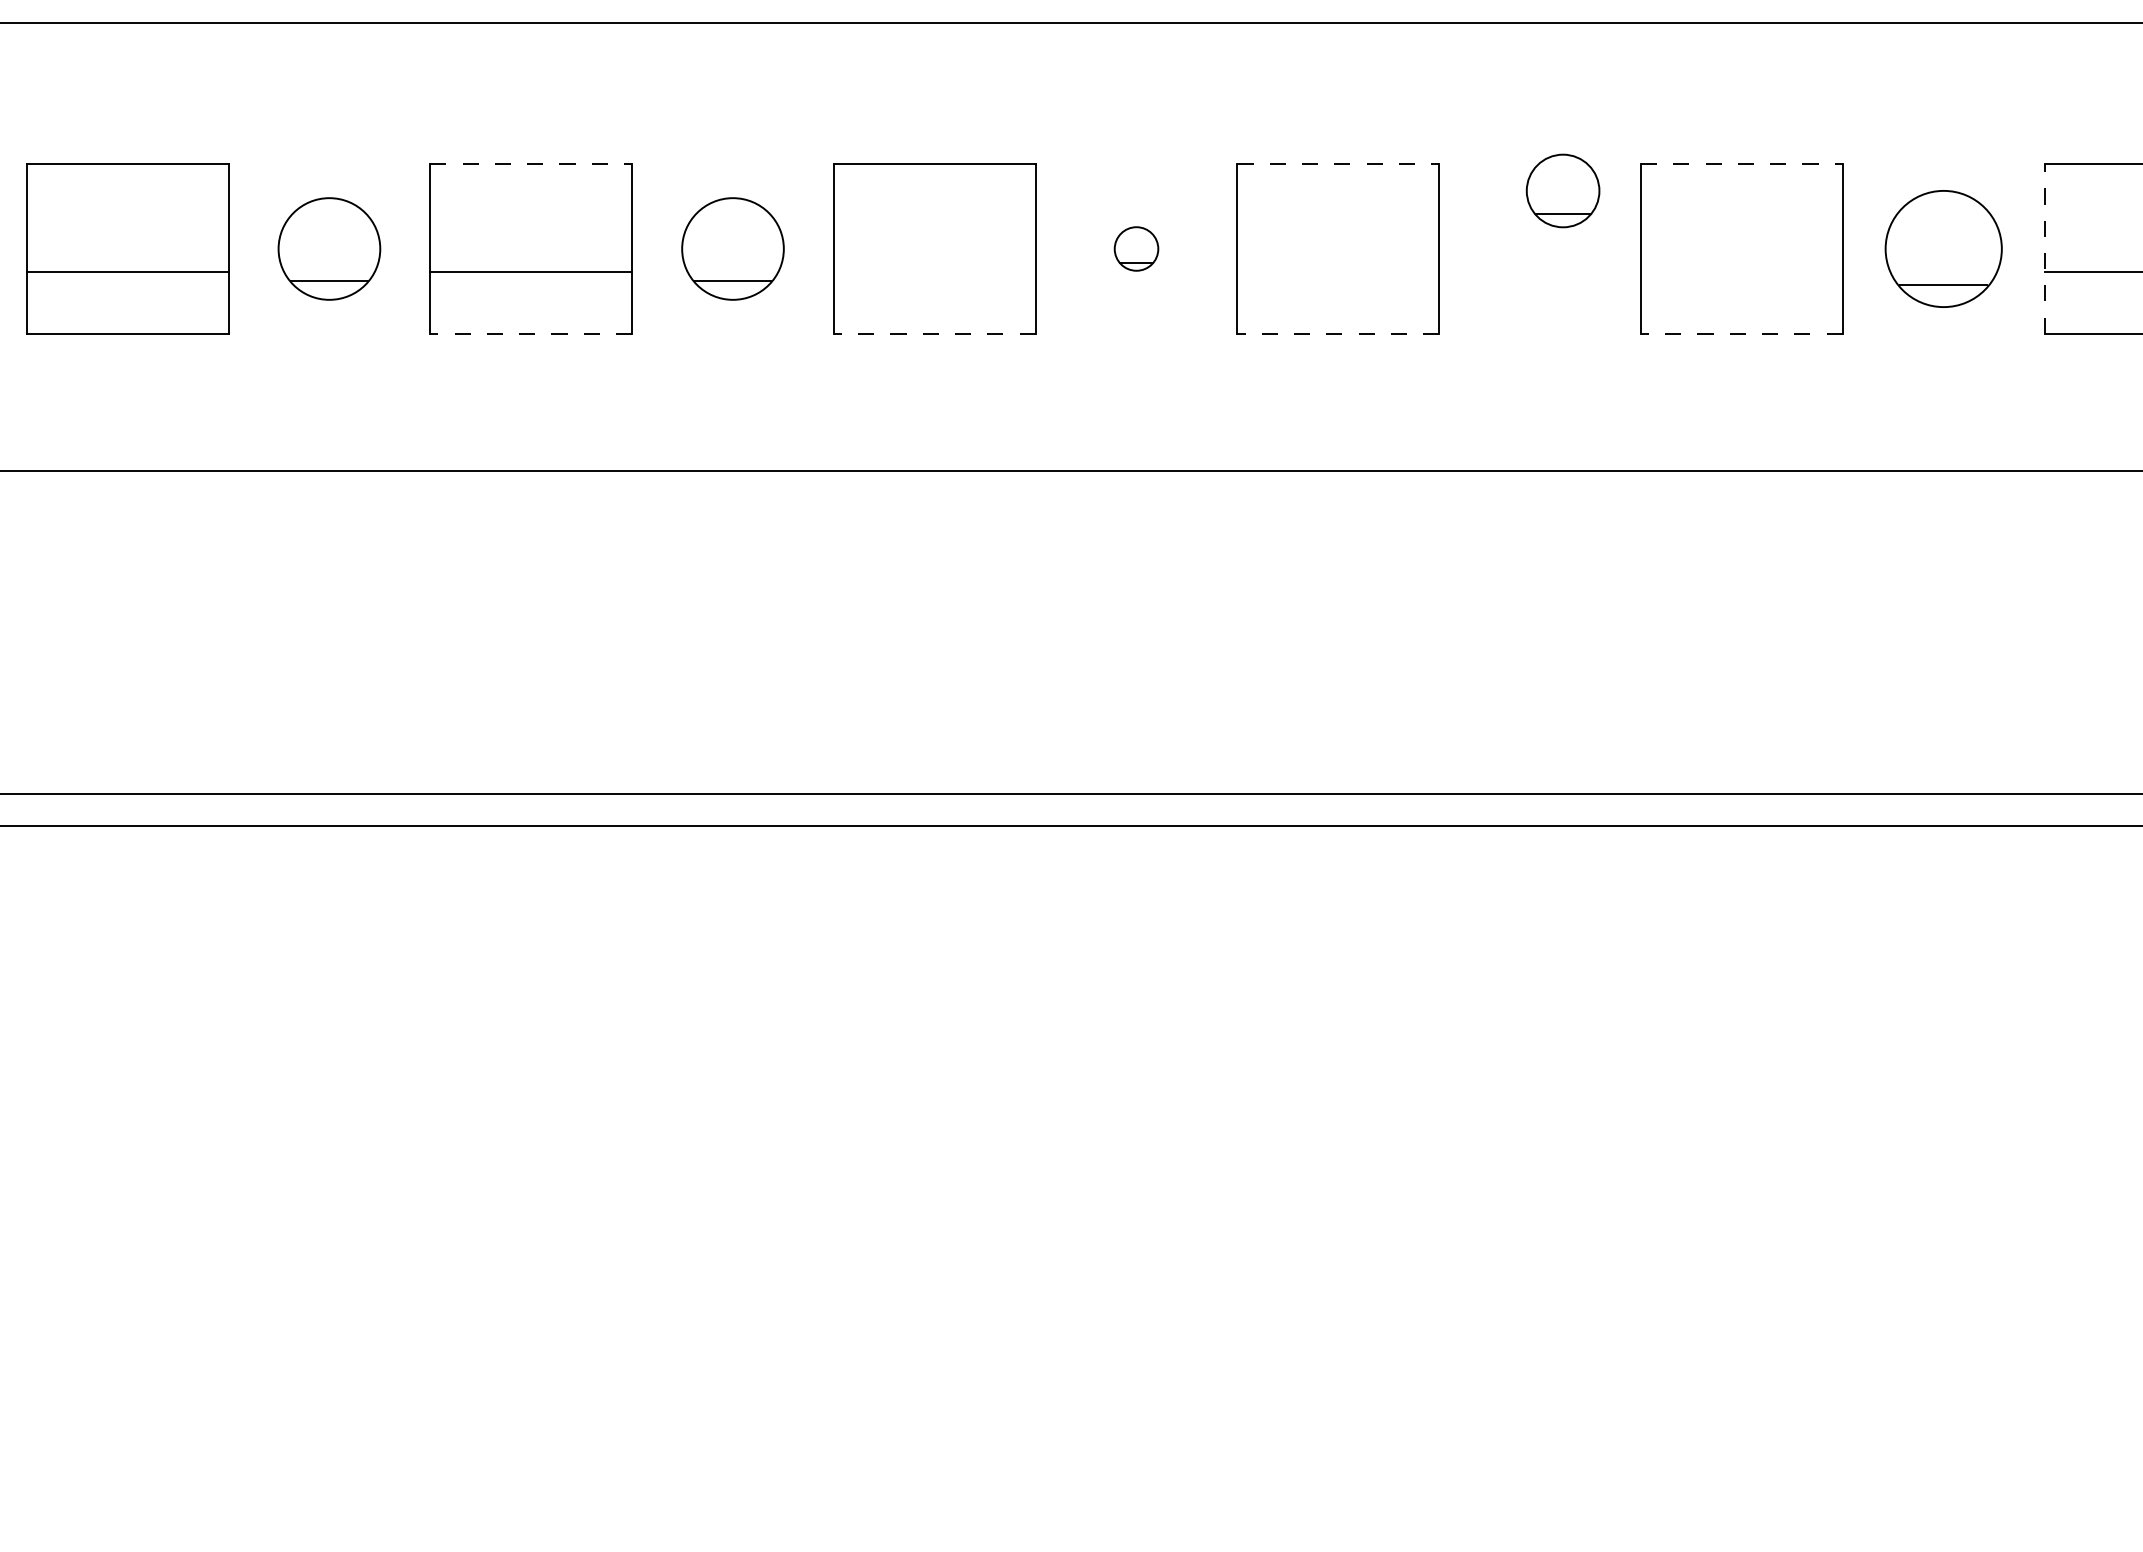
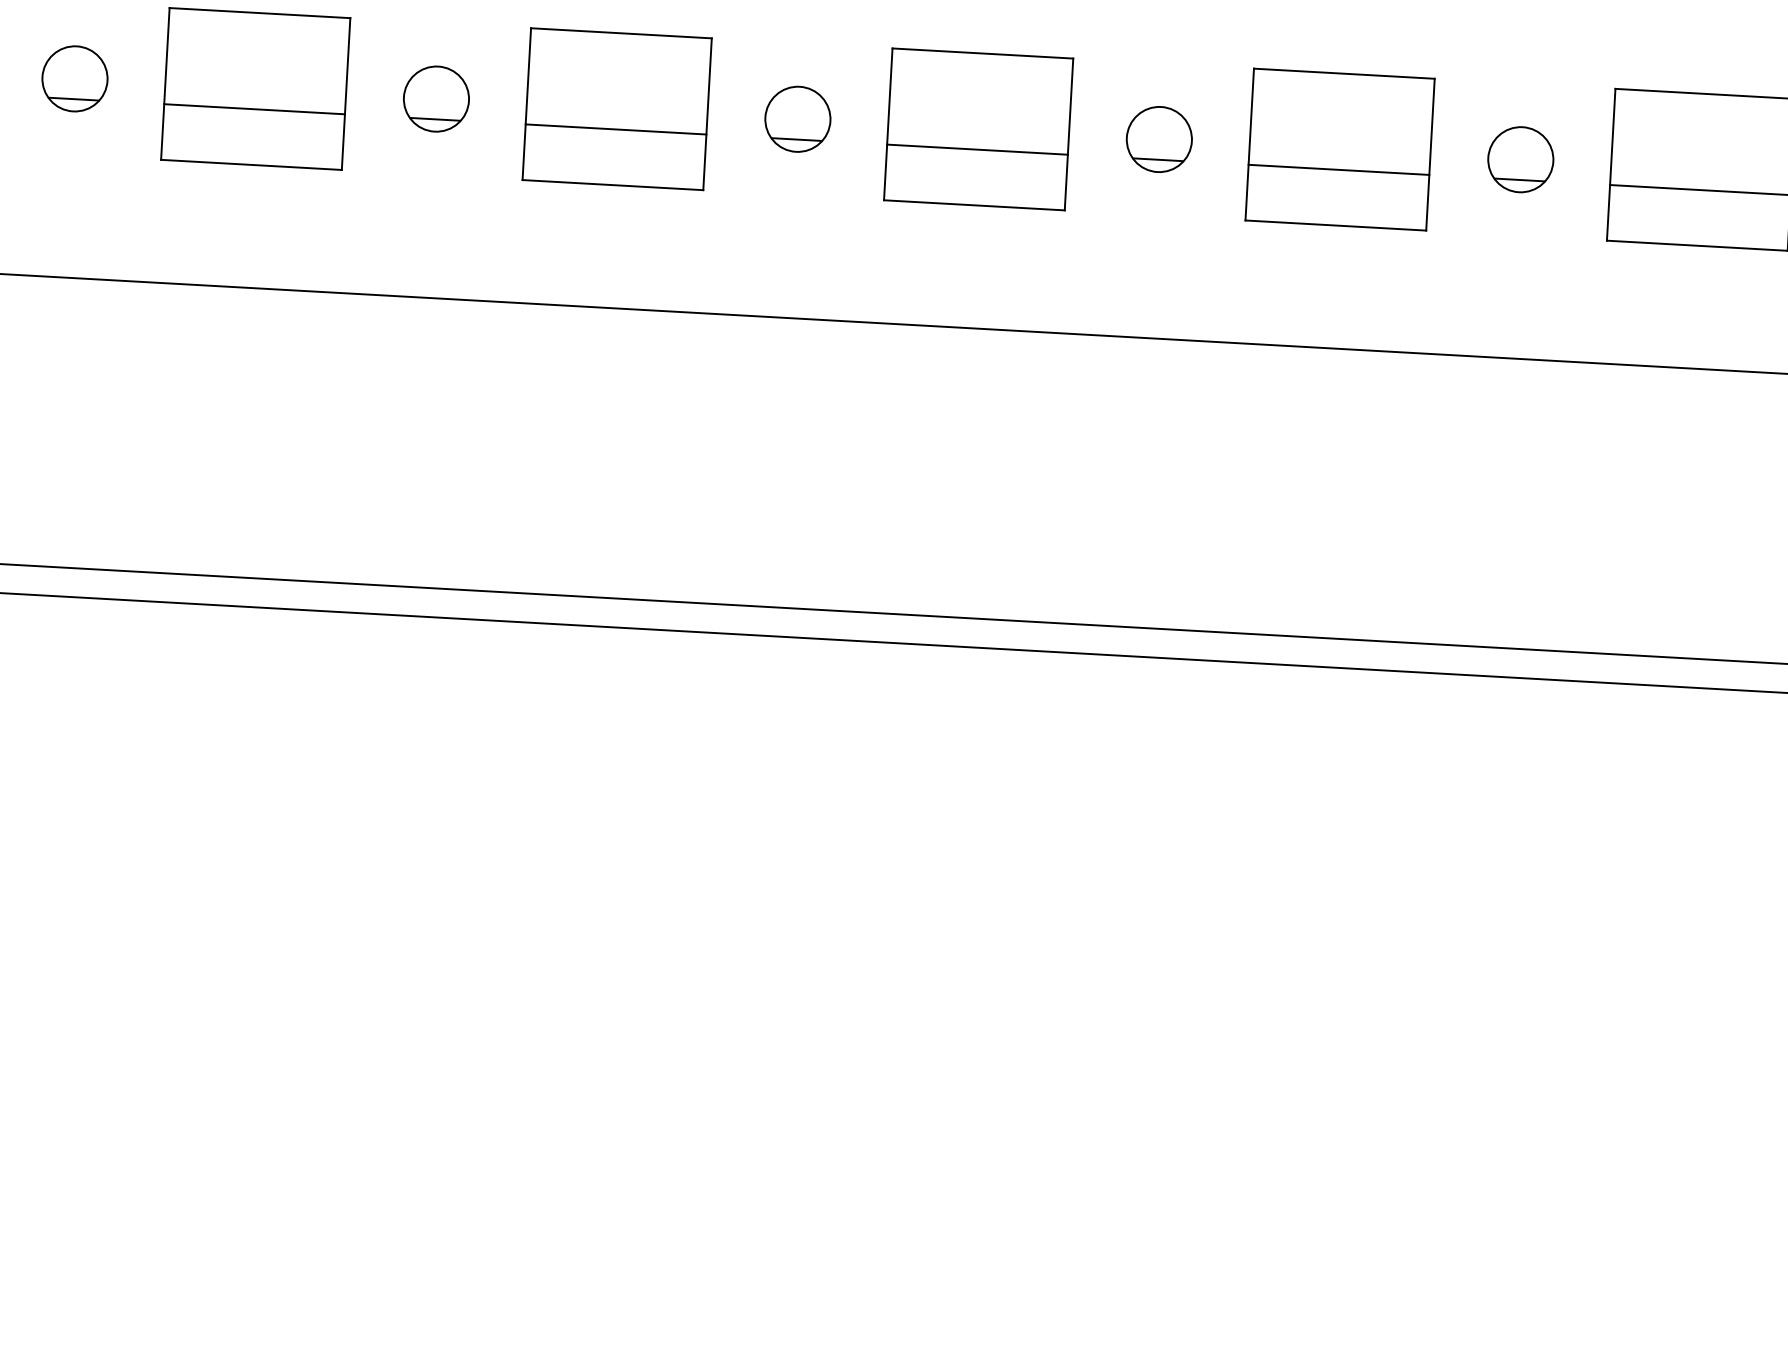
line: (531, 164) -> (260, 13), dashed -> solid
line: (1338, 164) -> (983, 53), dashed -> solid
line: (1741, 164) -> (1344, 73), dashed -> solid
part: (1562, 190) -> (1158, 139), moved
part: (329, 248) -> (75, 78), size x0.71
part: (732, 248) -> (436, 98), size x0.71
part: (1136, 248) -> (797, 118), size x1.67
part: (1943, 248) -> (1520, 159), size x0.62
line: (2044, 249) -> (1611, 165), dashed -> solid
line: (934, 271) -> (615, 129), added
line: (1338, 271) -> (977, 149), added
line: (1741, 271) -> (1338, 169), added
line: (531, 333) -> (251, 164), dashed -> solid
line: (934, 333) -> (612, 184), dashed -> solid
line: (1338, 333) -> (974, 205), dashed -> solid
line: (1741, 333) -> (1335, 225), dashed -> solid

